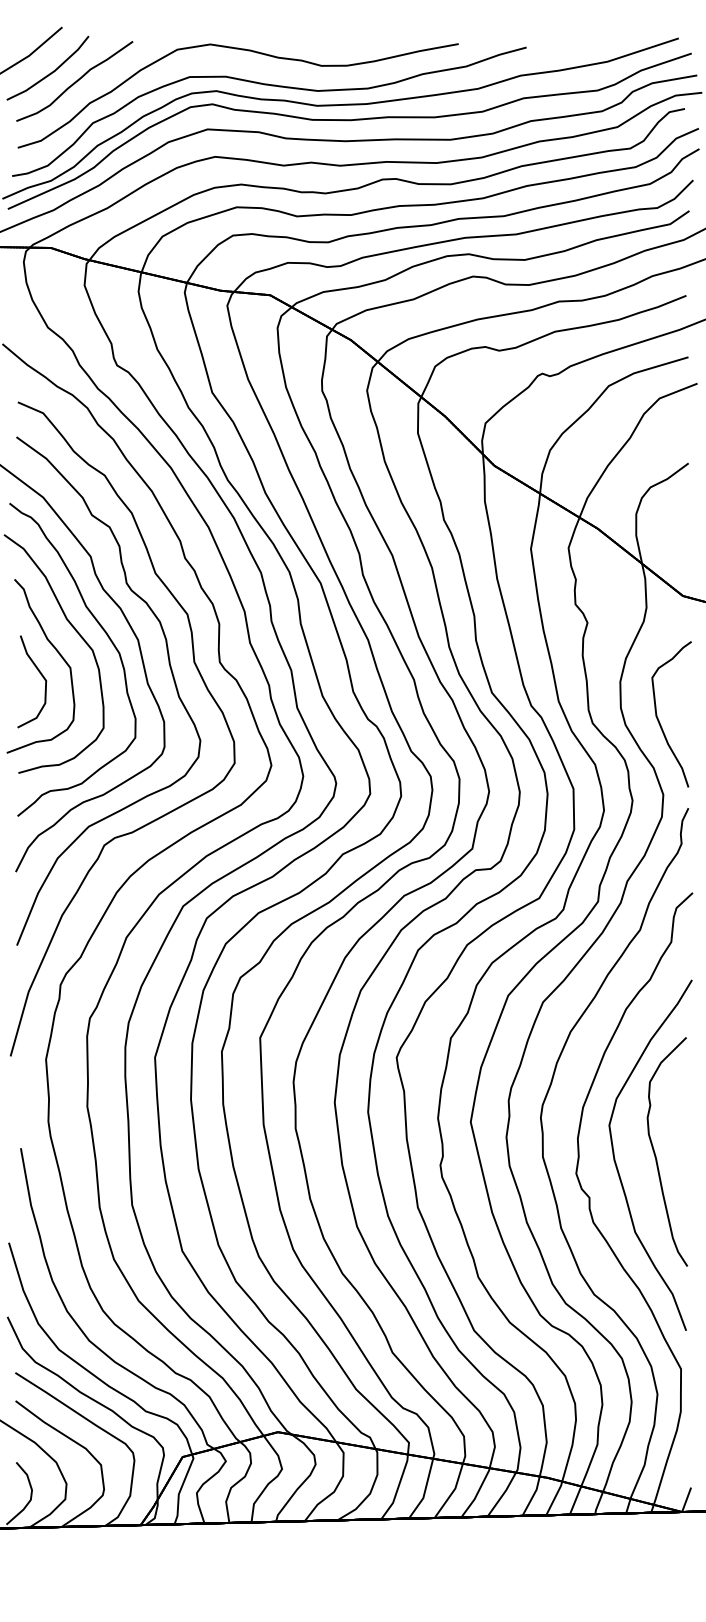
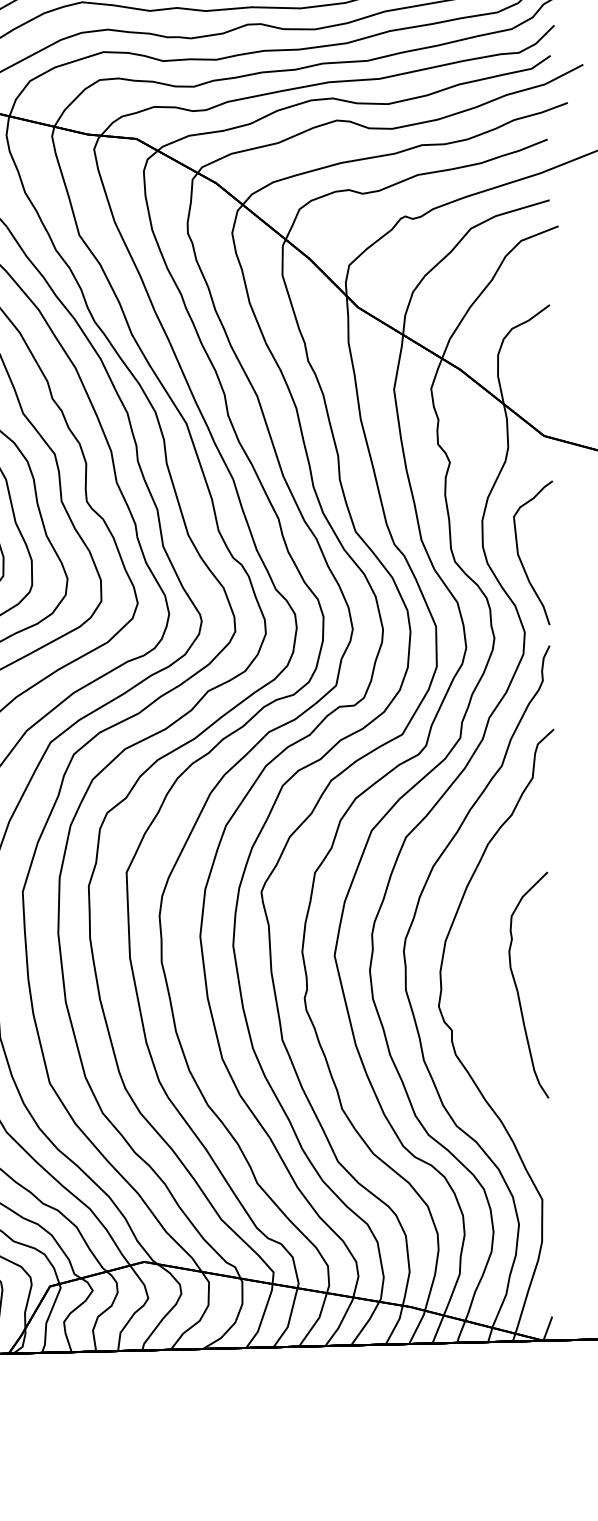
curve: (617, 1165) -> (479, 998), removed

